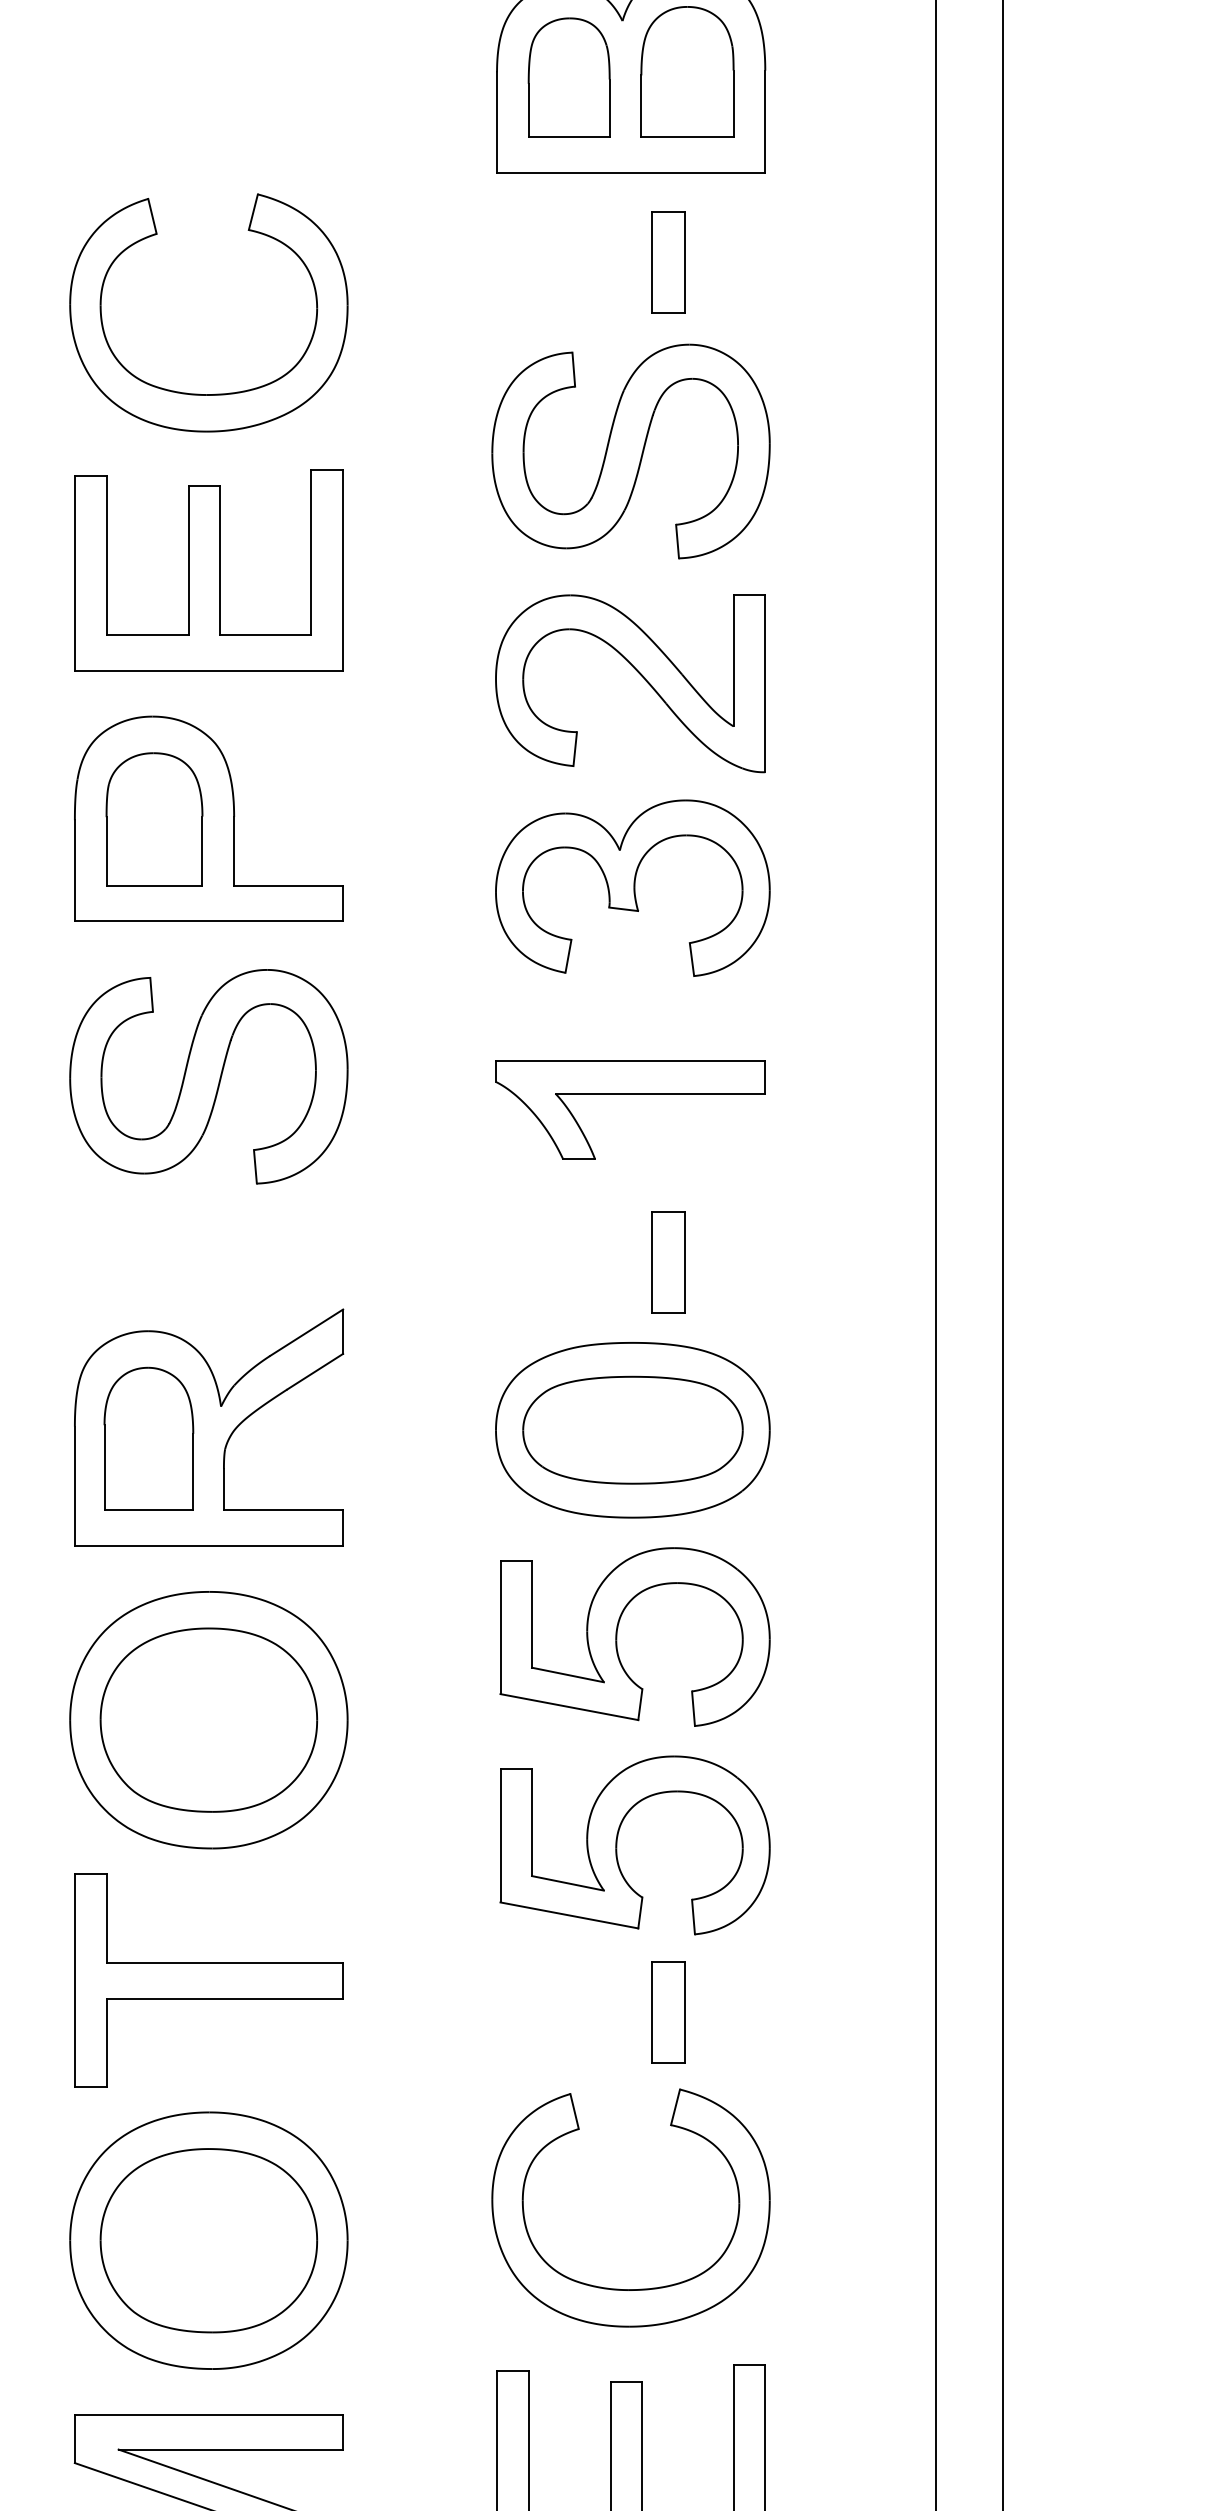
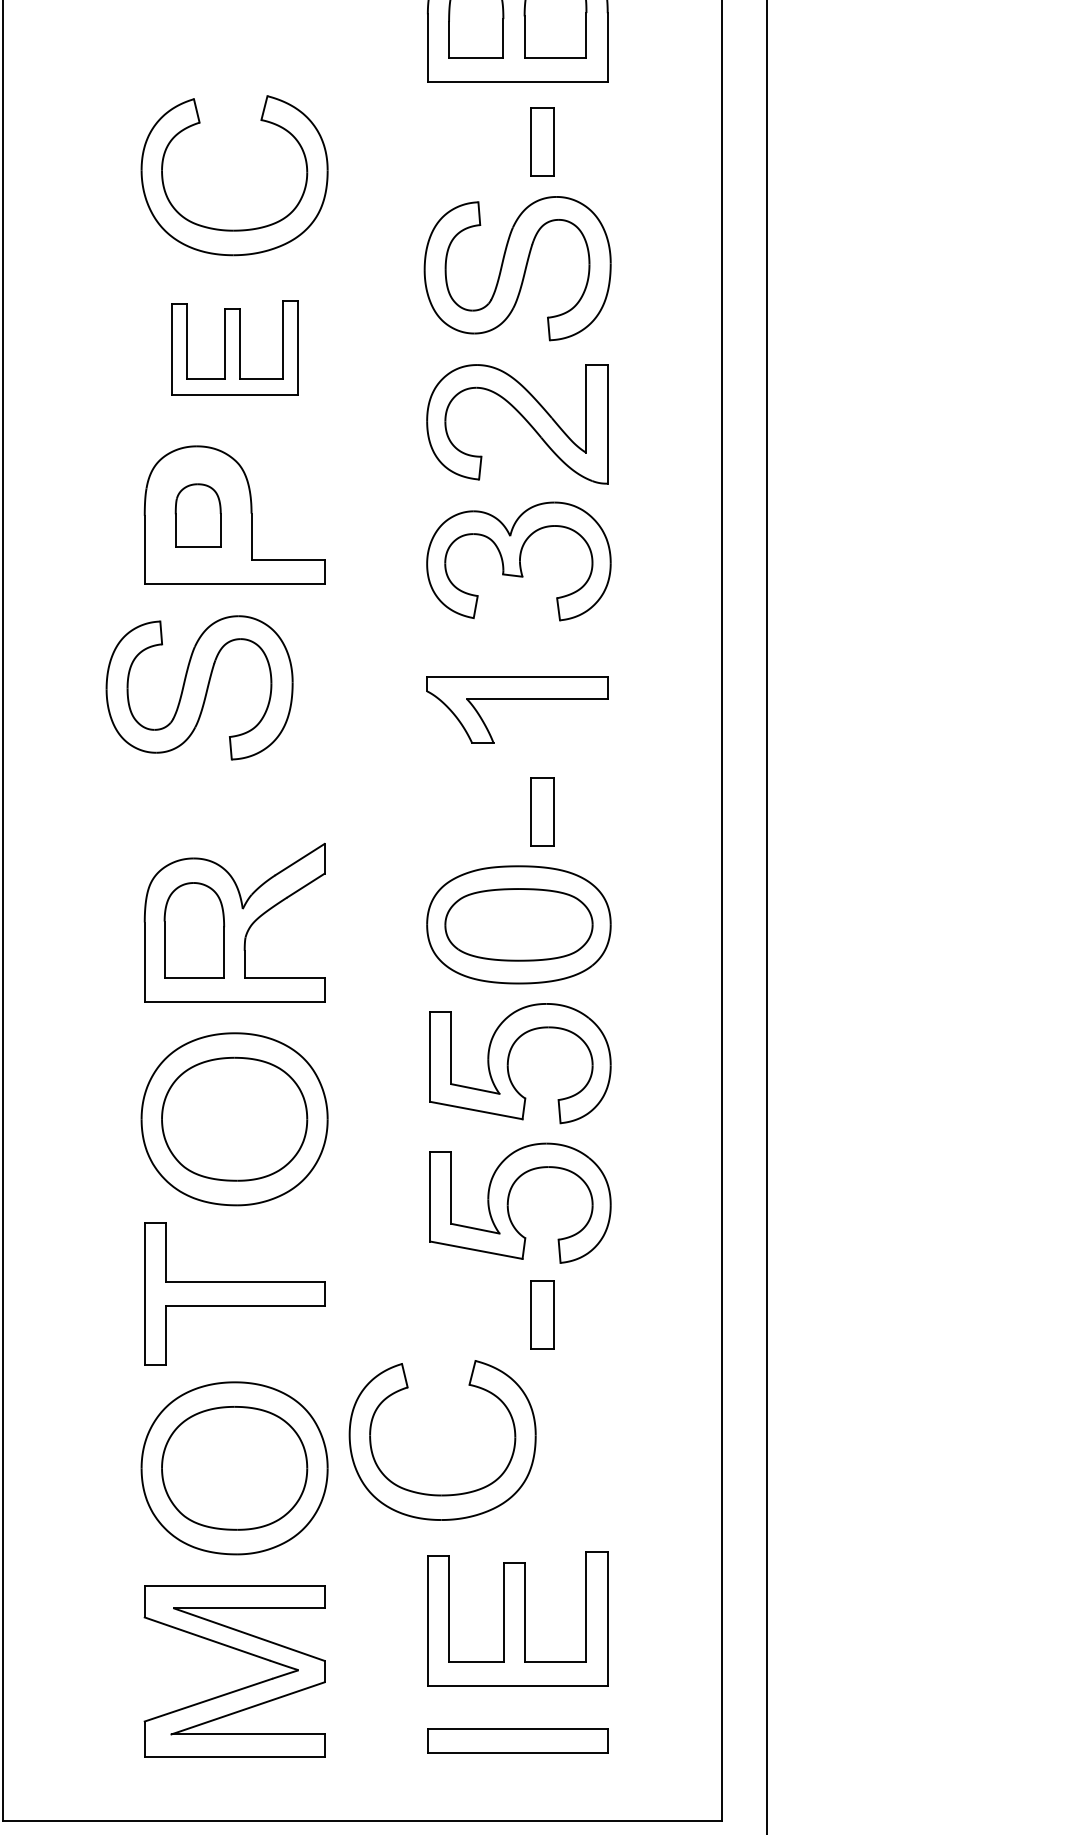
part: (208, 570) -> (234, 348), size x0.7
part: (155, 819) -> (198, 515), size x0.7
part: (208, 1076) -> (199, 687), moved
part: (630, 2288) -> (442, 1494), moved

